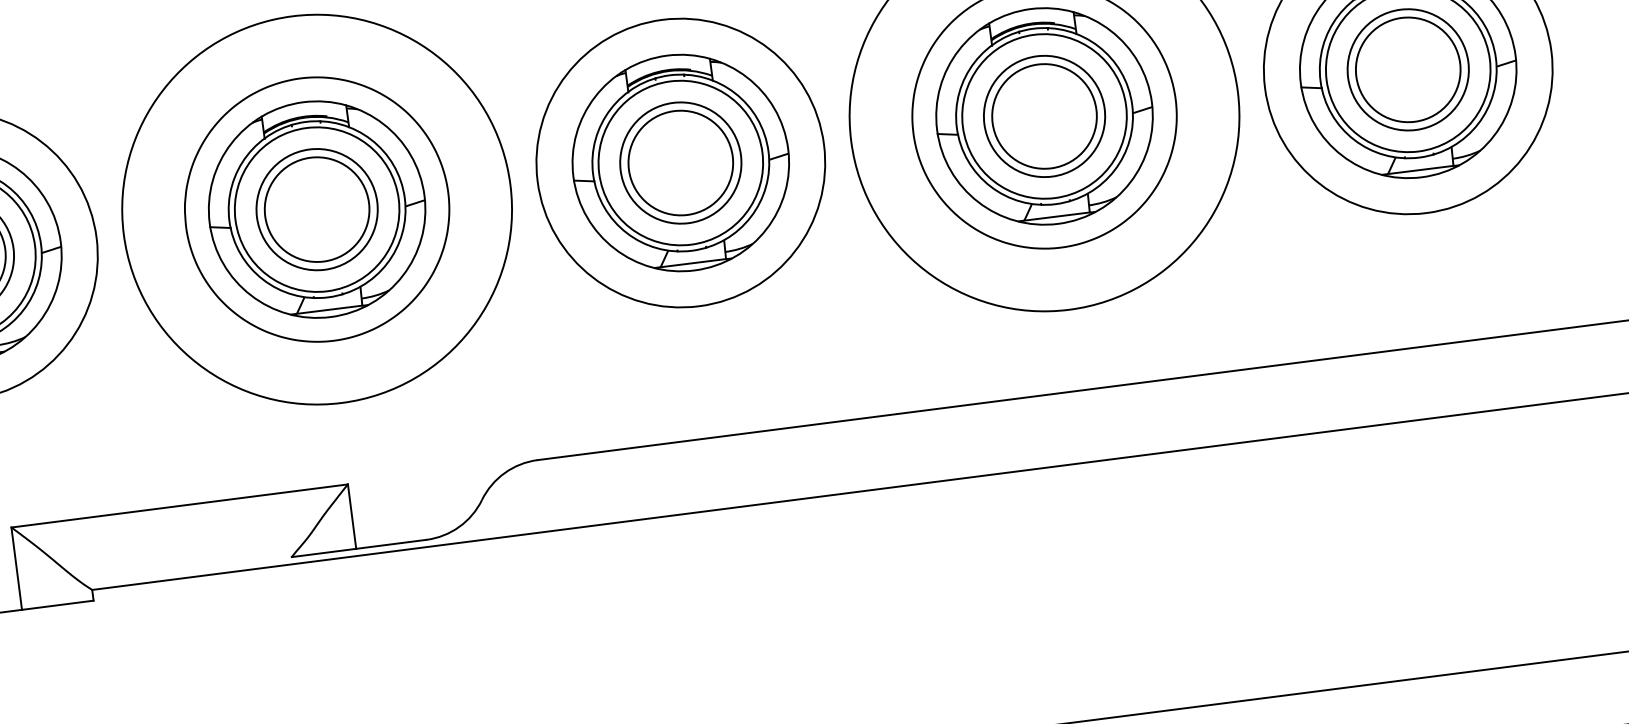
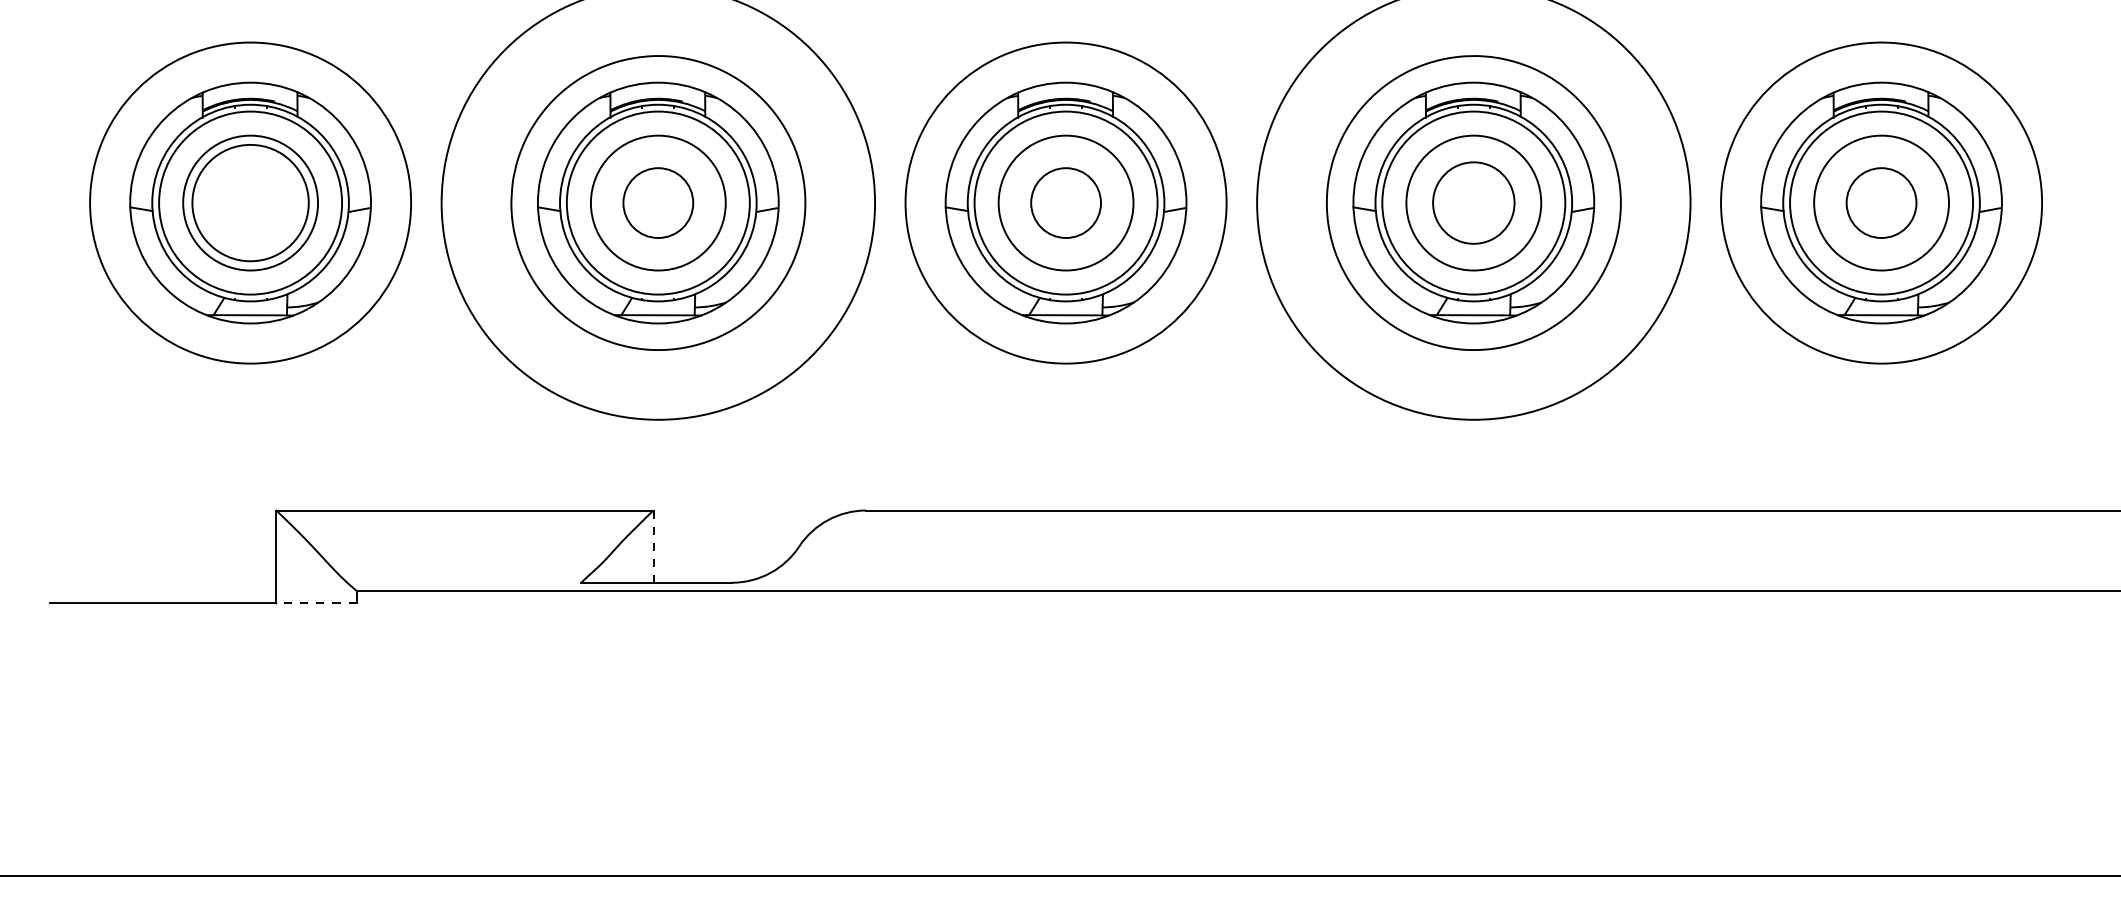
circle: (1408, 69) -> (1881, 202), size x0.6
circle: (1044, 115) -> (1473, 202), size x0.7
circle: (680, 162) -> (1065, 202), size x0.6
circle: (317, 209) -> (658, 202), size x0.6
line: (352, 517) -> (653, 547), solid -> dashed
line: (56, 605) -> (315, 602), solid -> dashed

